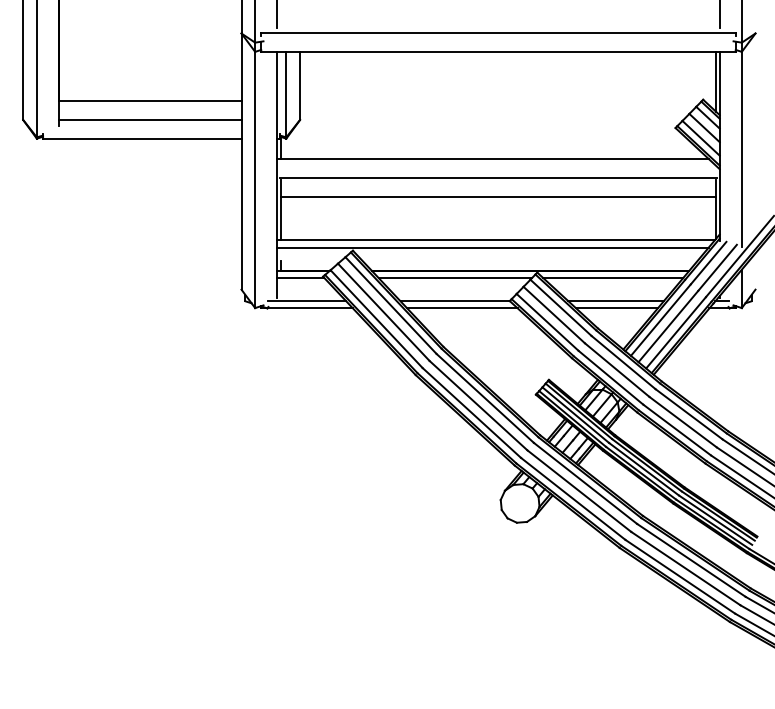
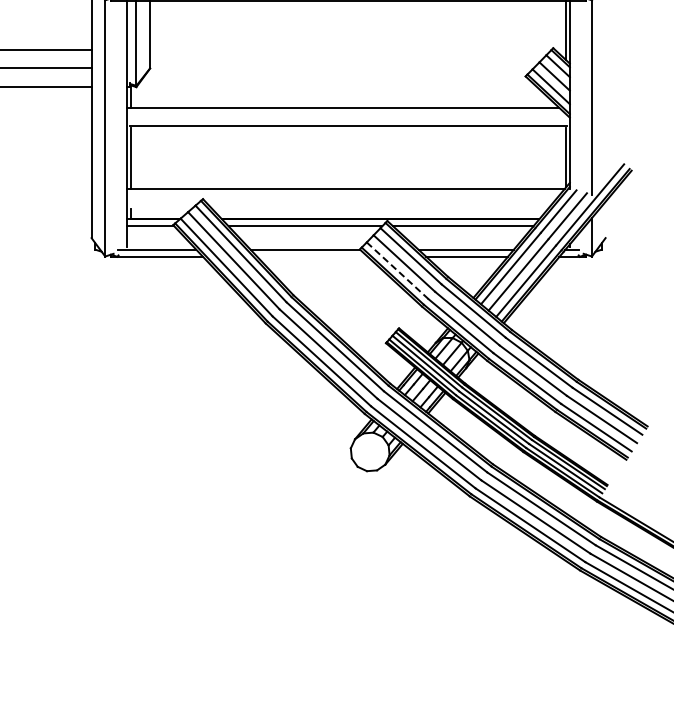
line: (498, 196) -> (348, 144), removed
line: (492, 247) -> (342, 195), removed
line: (462, 308) -> (312, 256), removed
line: (547, 322) -> (397, 270), solid -> dashed

